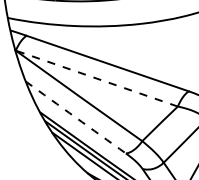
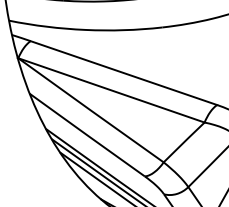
line: (96, 78) -> (111, 90), dashed -> solid
arc: (76, 117) -> (87, 135), dashed -> solid

